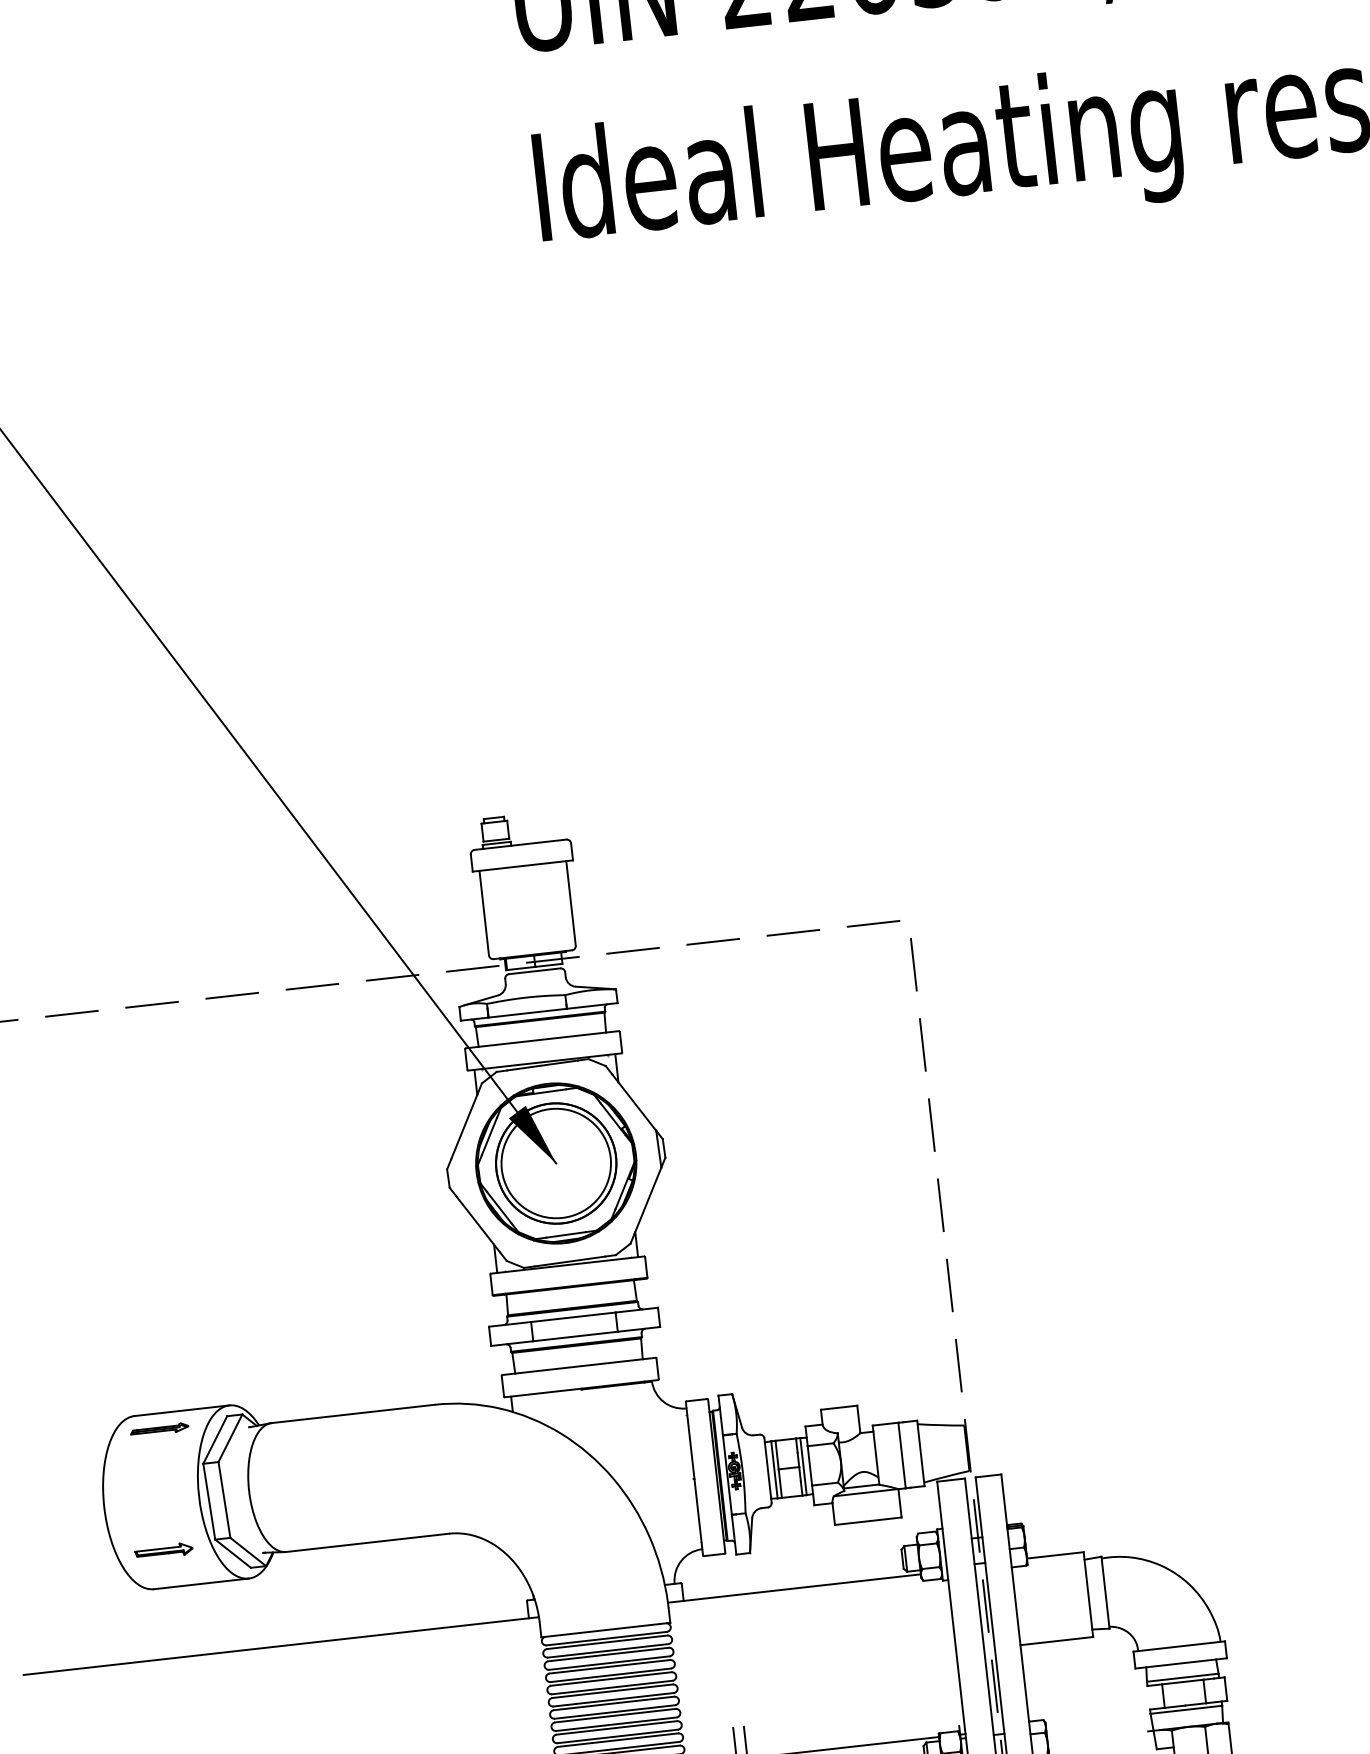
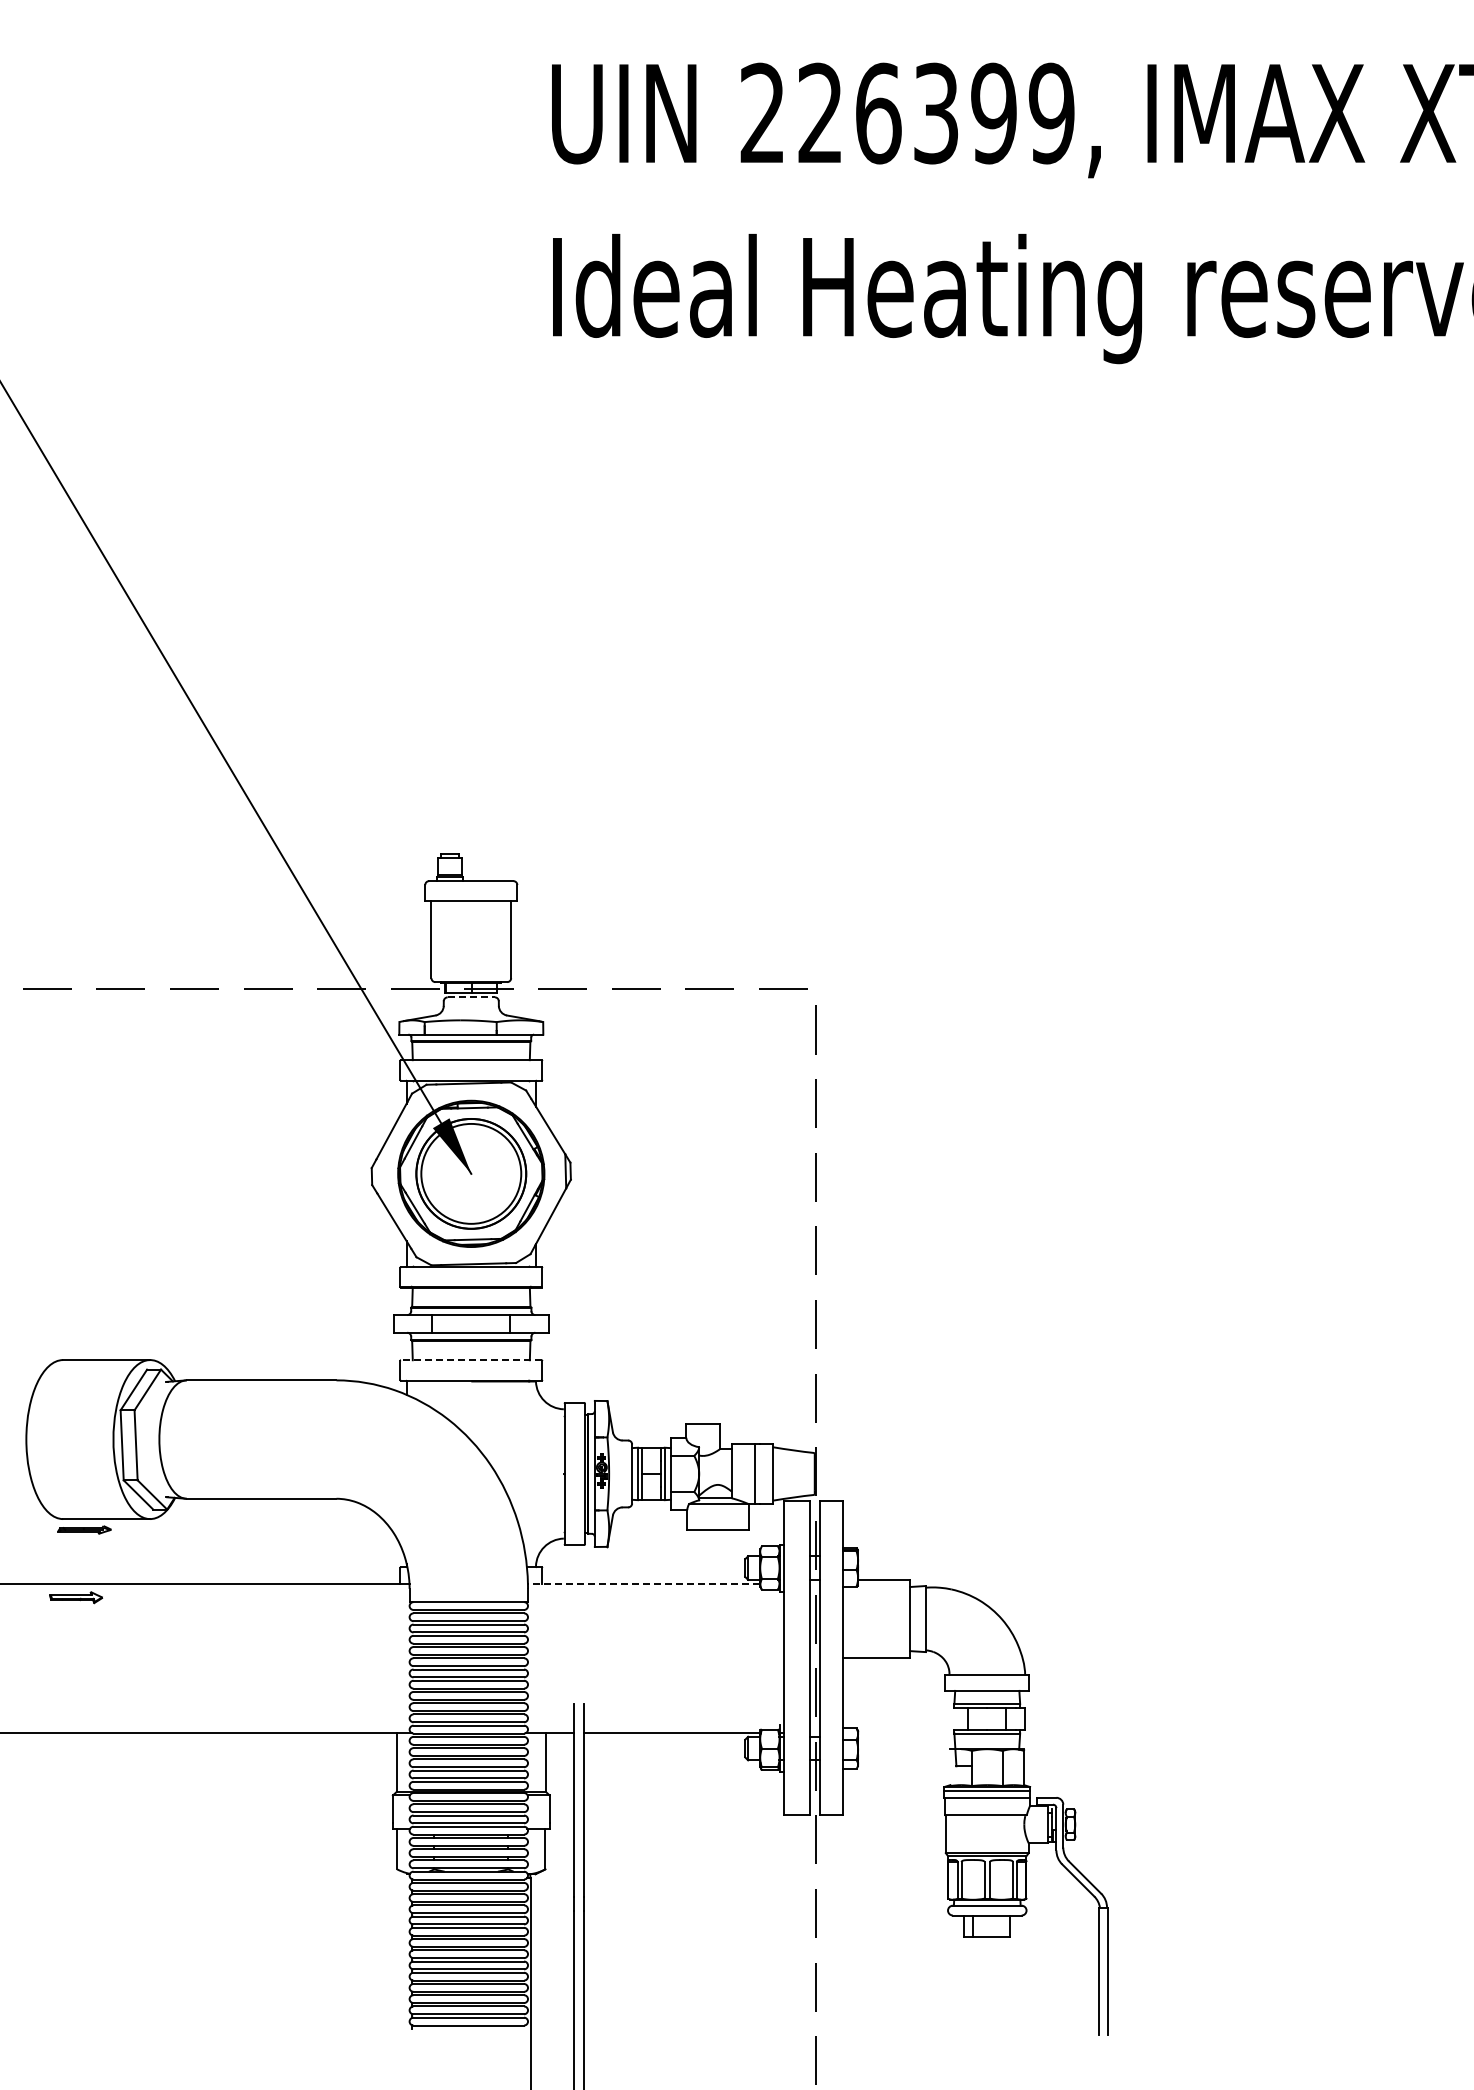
line: (534, 971) -> (471, 997), solid -> dashed
line: (578, 1366) -> (470, 1360), solid -> dashed
part: (159, 1429) -> (84, 1529), moved
part: (164, 1551) -> (76, 1597), moved
line: (793, 1588) -> (643, 1583), solid -> dashed

